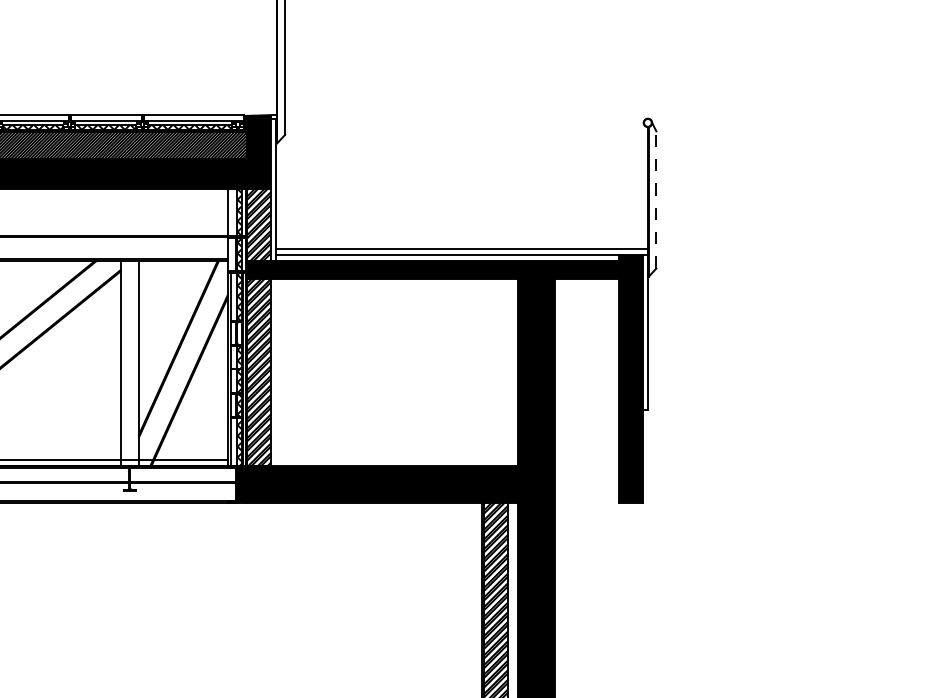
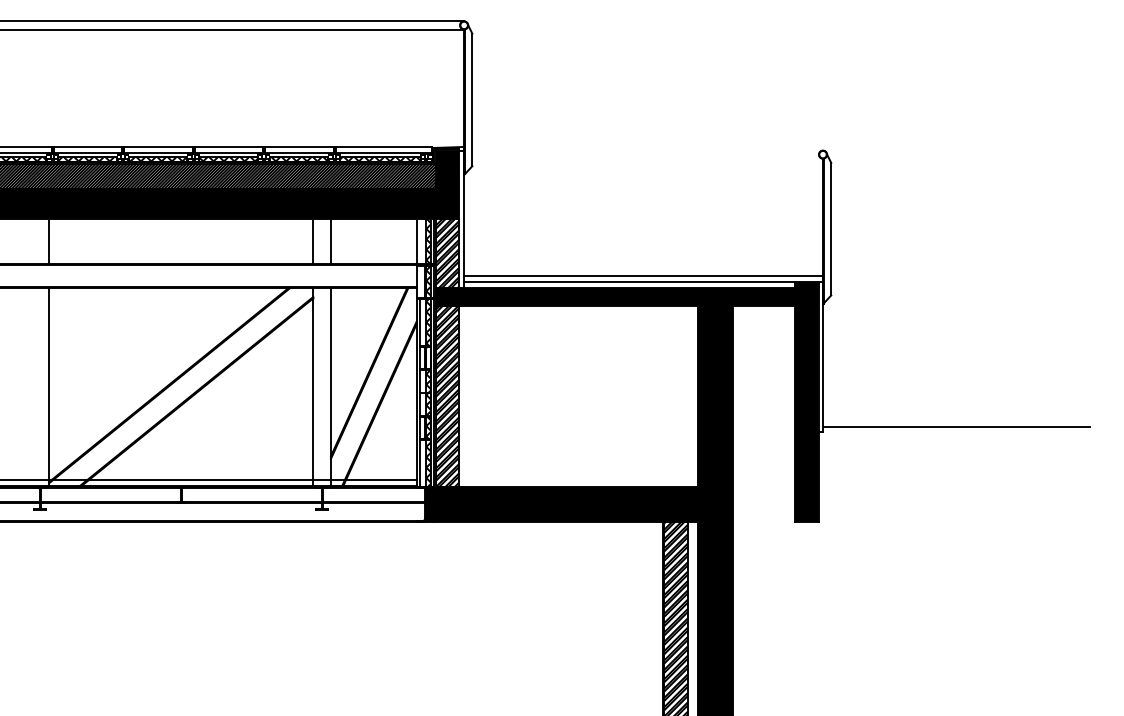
line: (656, 199) -> (831, 228), dashed -> solid
line: (120, 212) -> (313, 241), added
line: (138, 212) -> (330, 241), added
line: (785, 404) -> (956, 426), added

